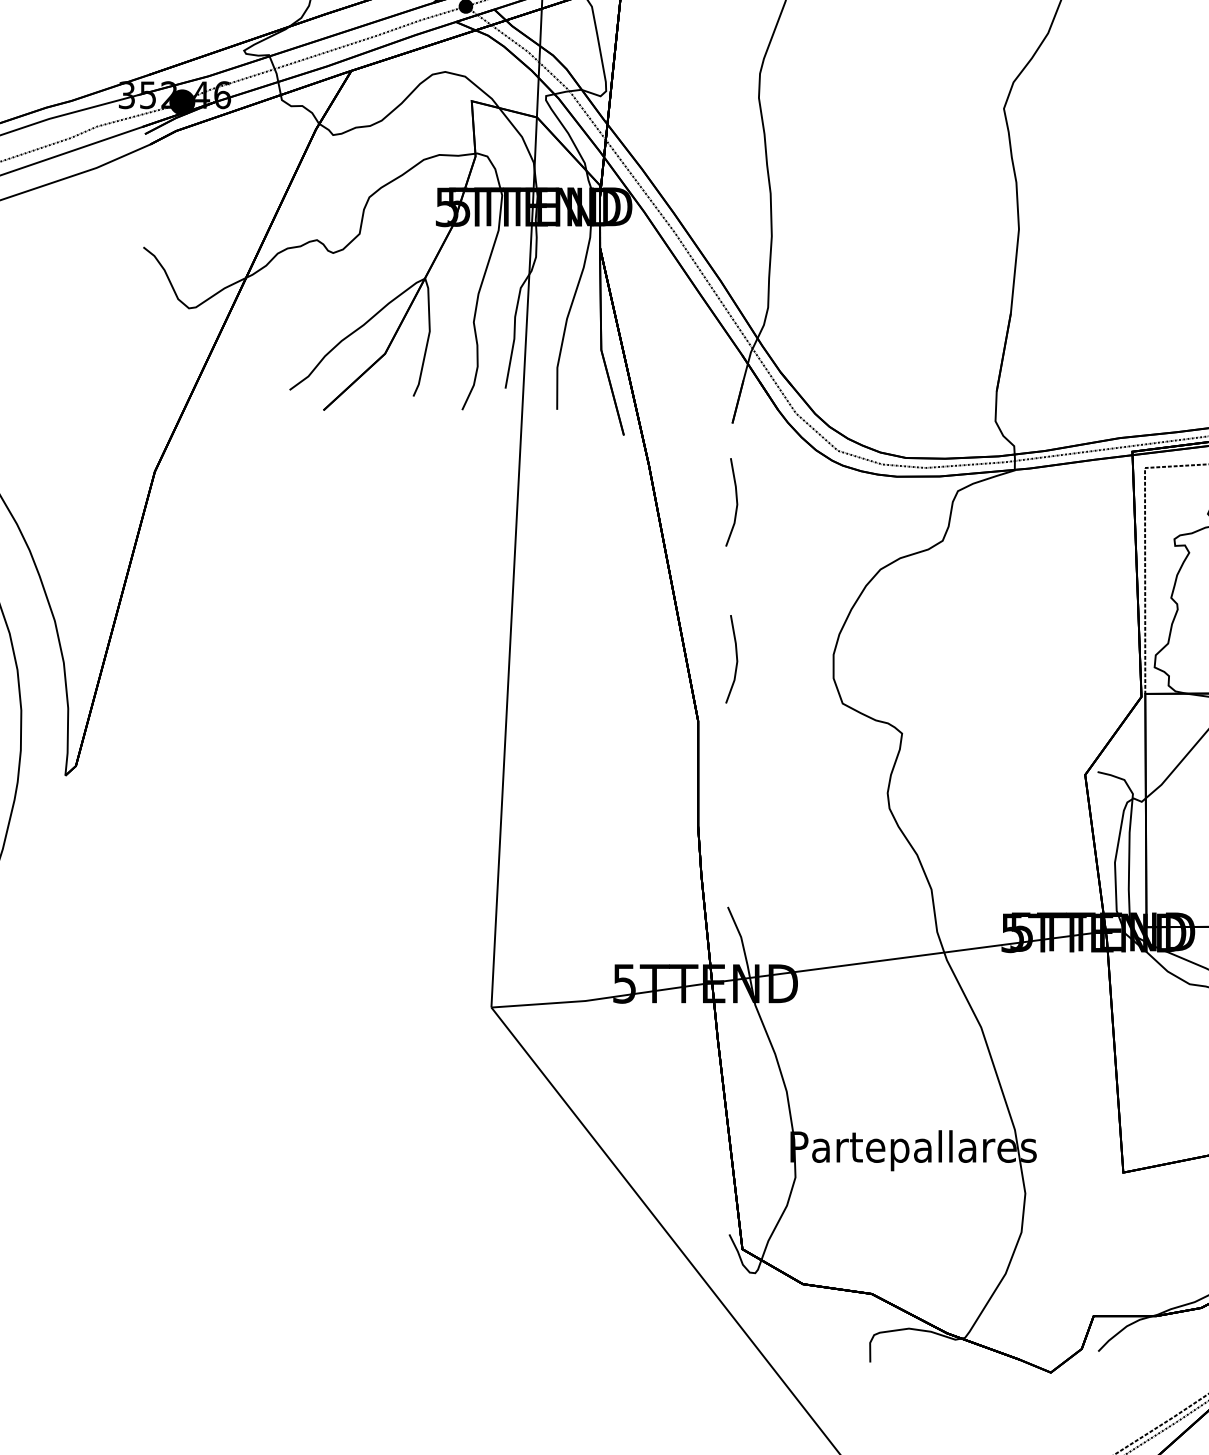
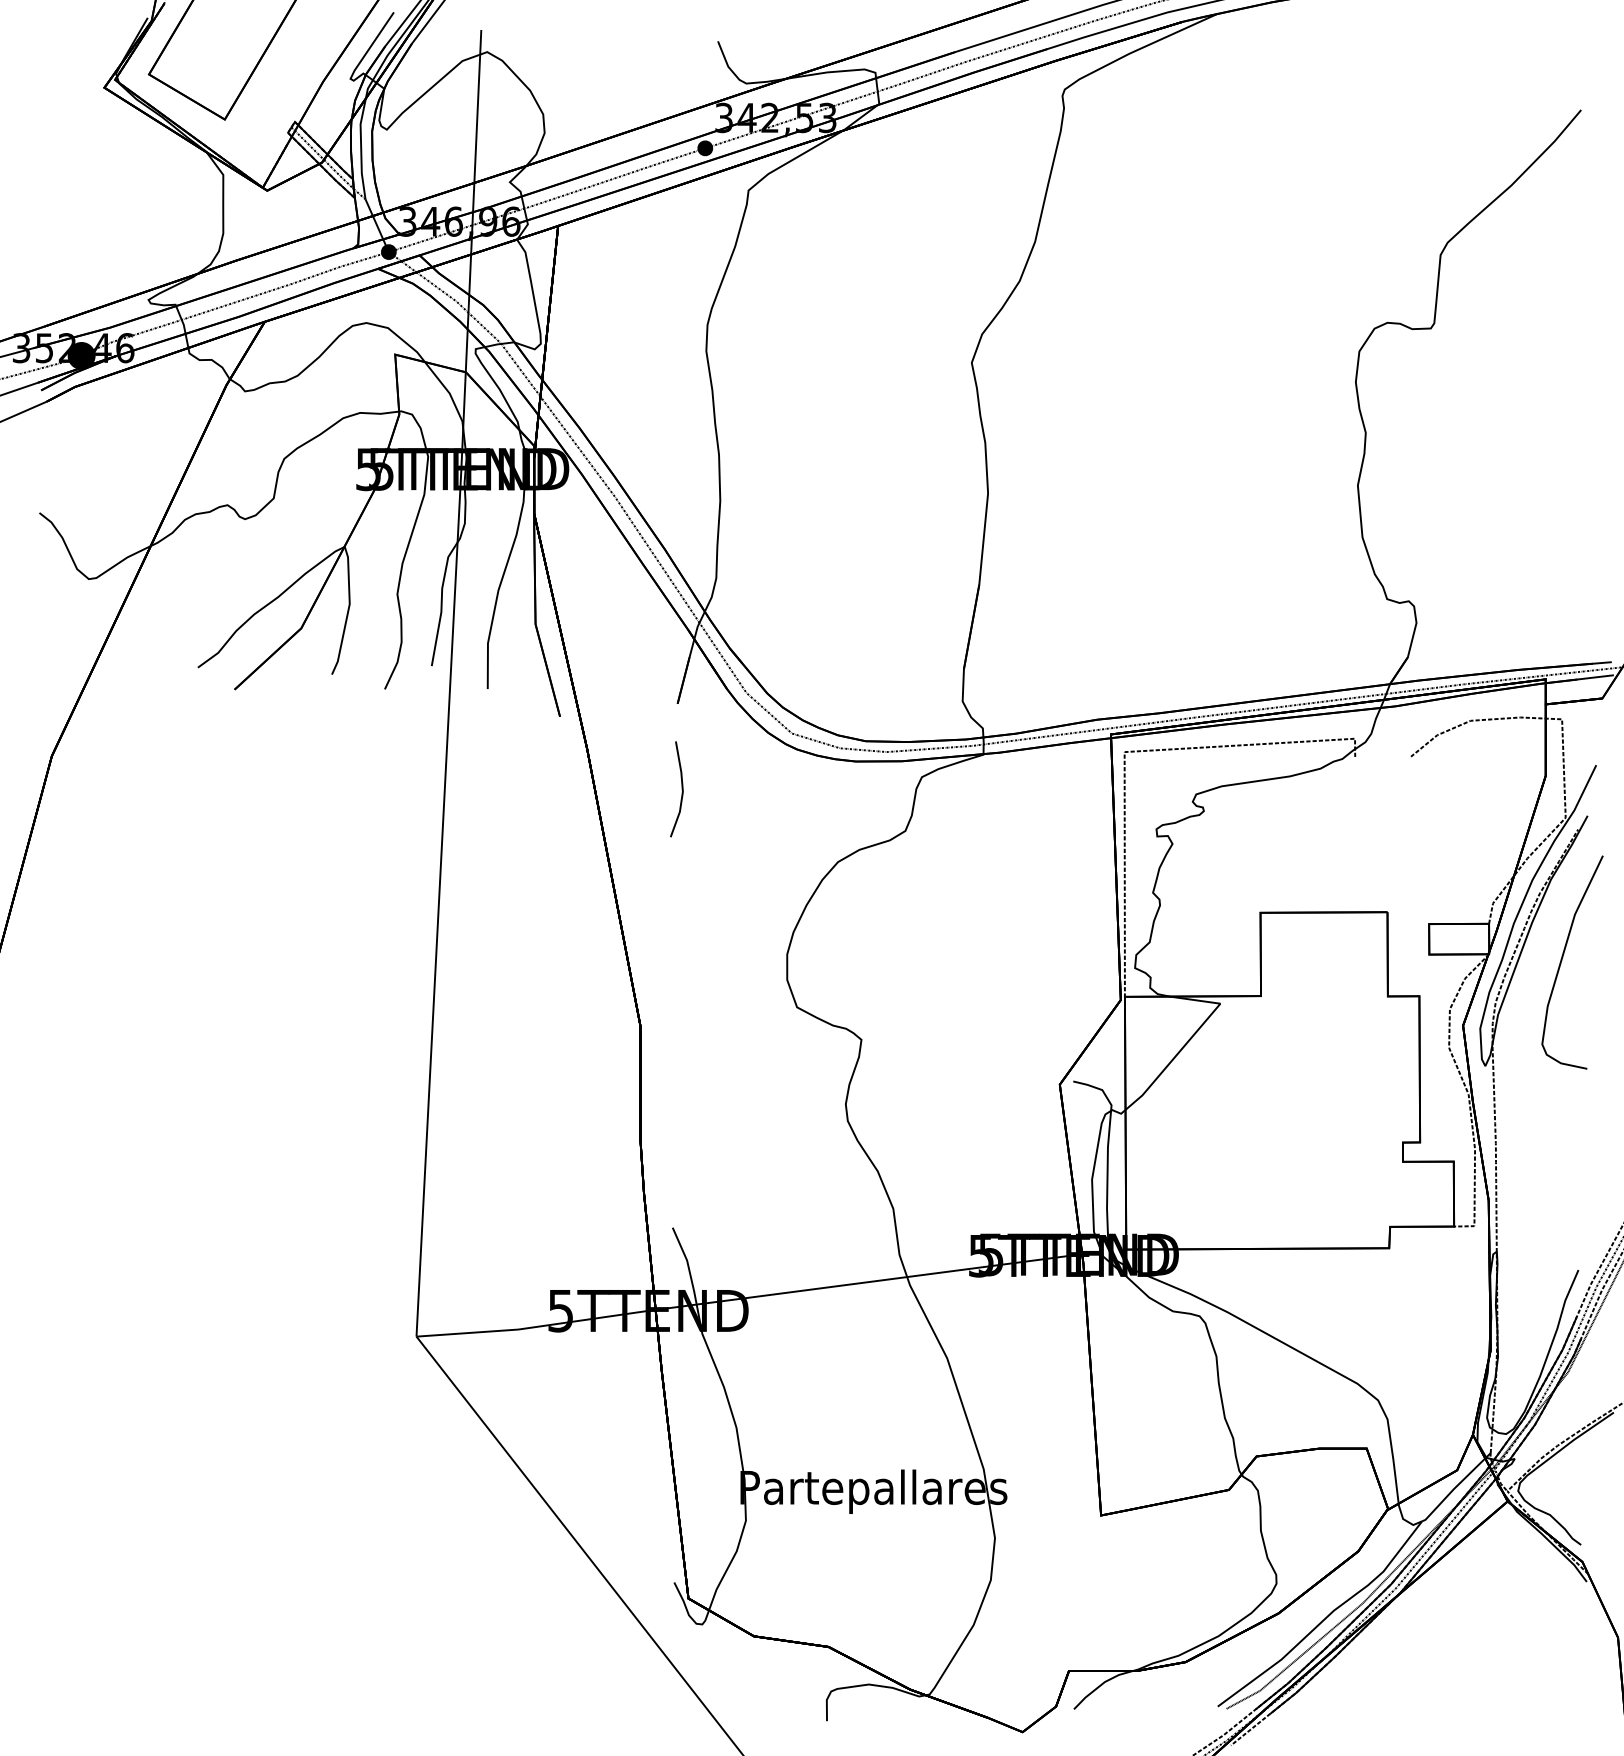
line: (736, 659) -> (681, 959), removed

